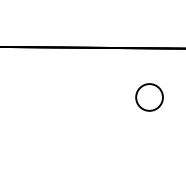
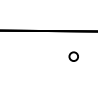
part: (148, 96) -> (73, 56), size x0.62

